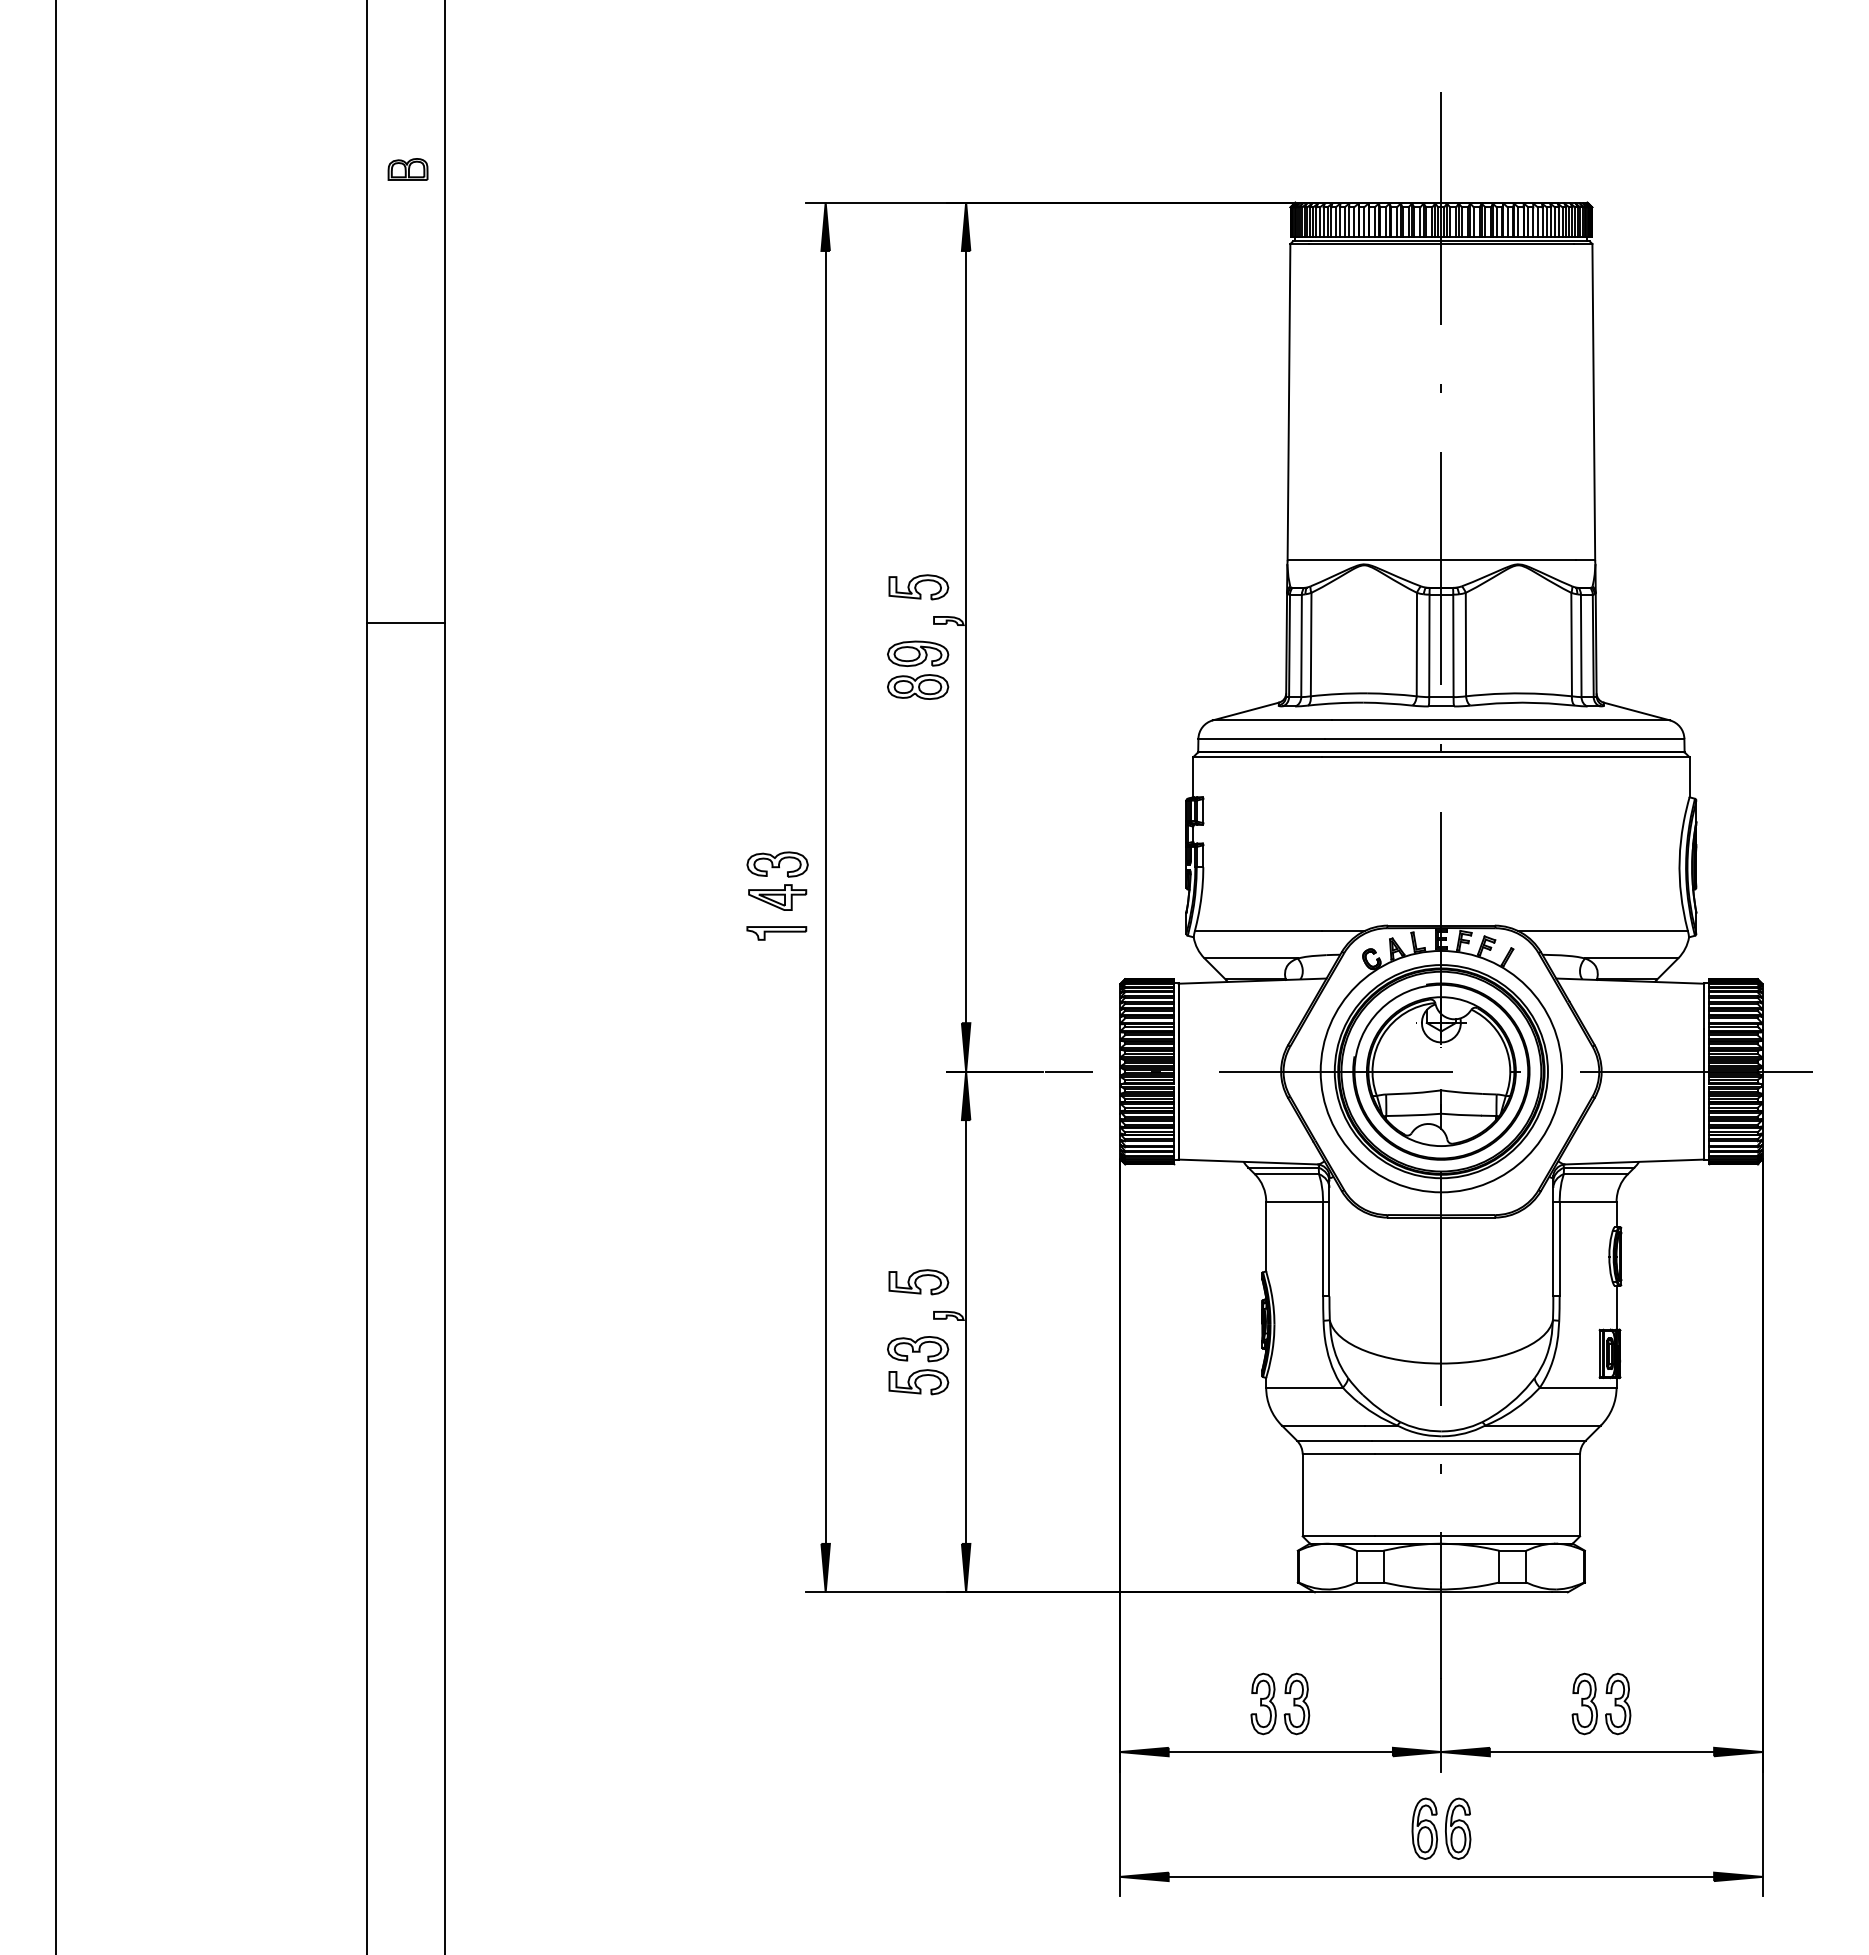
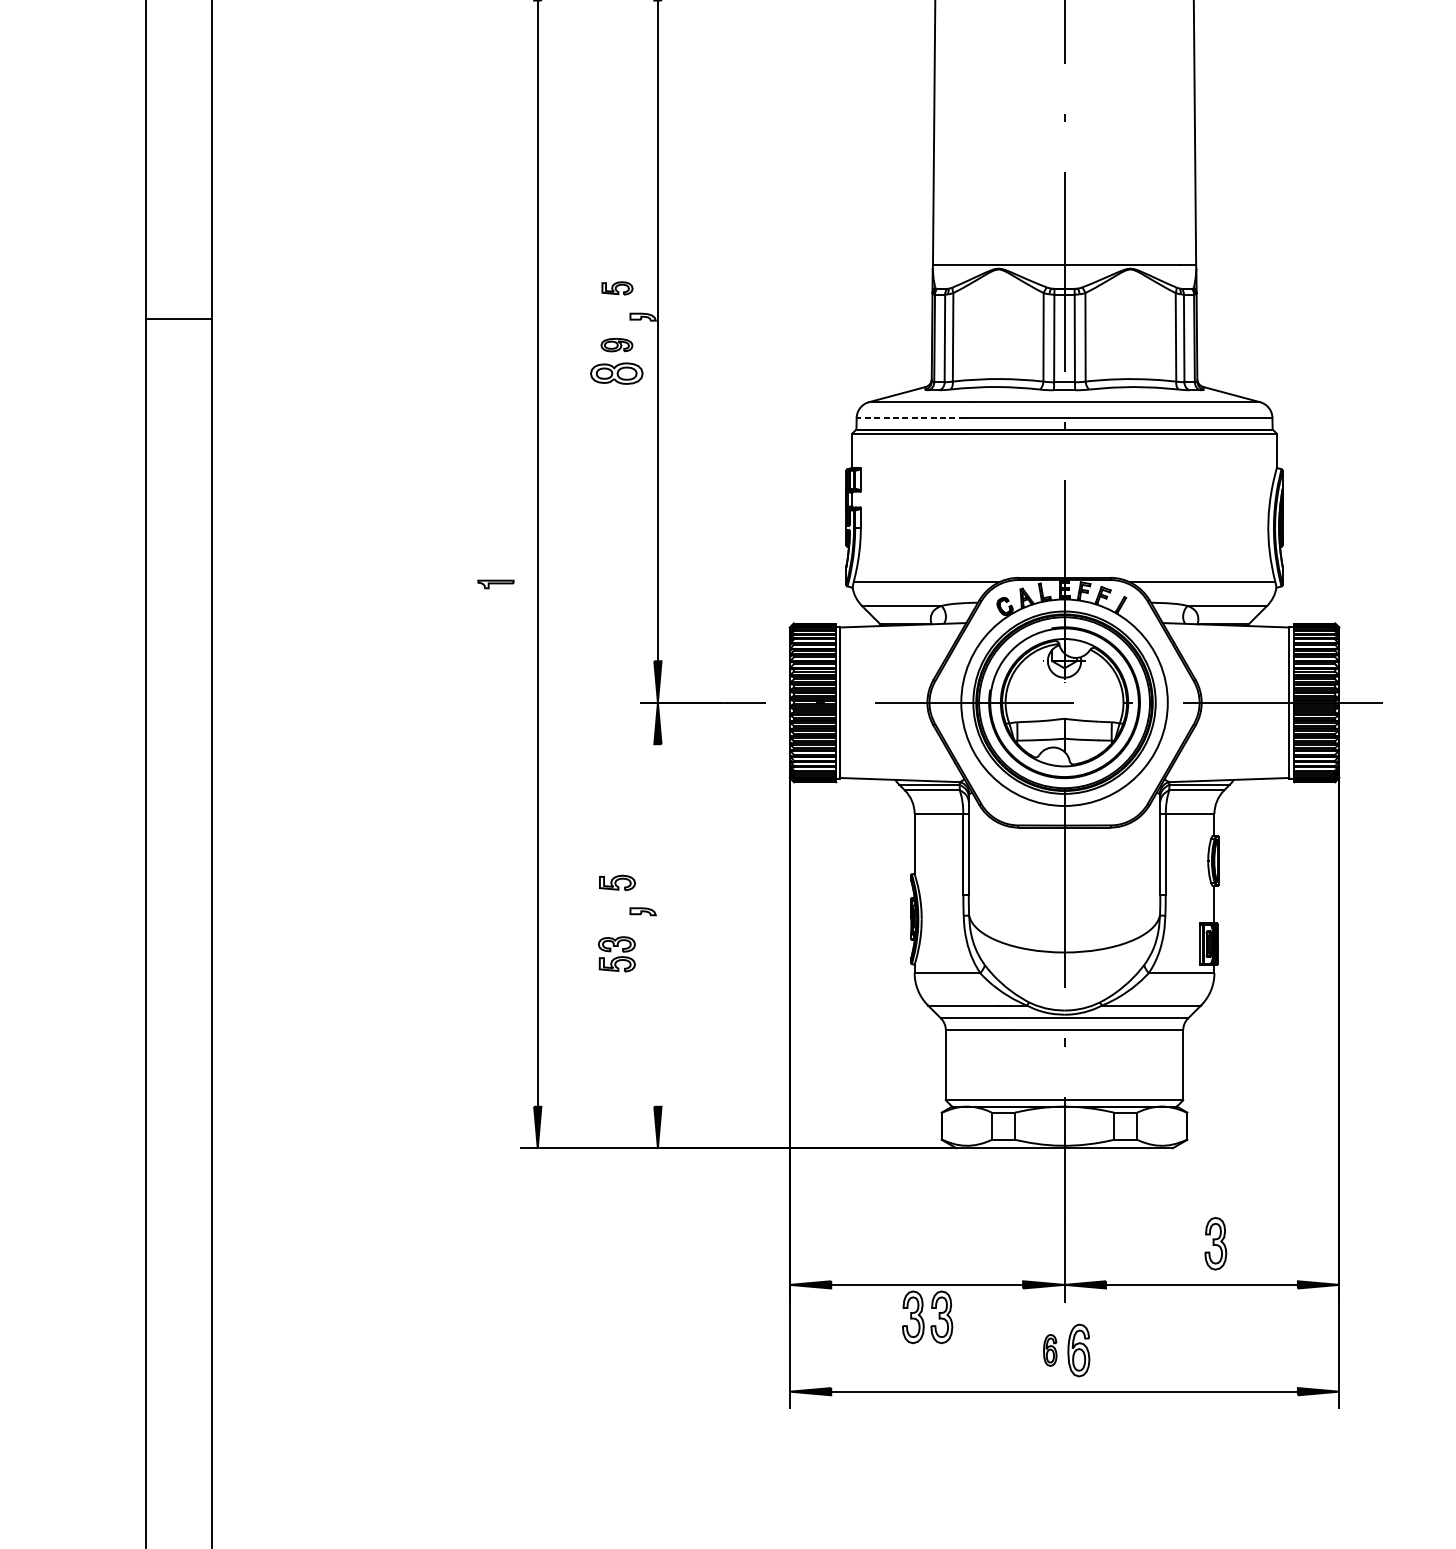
part: (918, 587) -> (617, 288), size x0.6
part: (918, 653) -> (617, 344), size x0.6
line: (1261, 738) -> (910, 417), solid -> dashed
part: (784, 884) -> (502, 542), removed
part: (776, 933) -> (495, 584), size x0.7
part: (918, 1282) -> (617, 883), size x0.7
line: (966, 1331) -> (658, 925), removed
part: (918, 1365) -> (617, 954), size x0.7
part: (1280, 1703) -> (927, 1316), moved
part: (1584, 1703) -> (1186, 1243), removed
part: (1424, 1828) -> (1050, 1350), size x0.6

